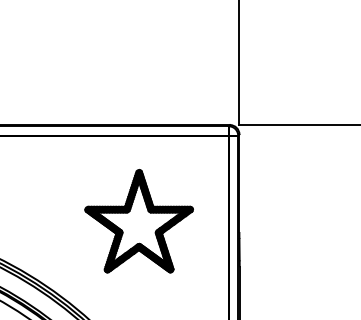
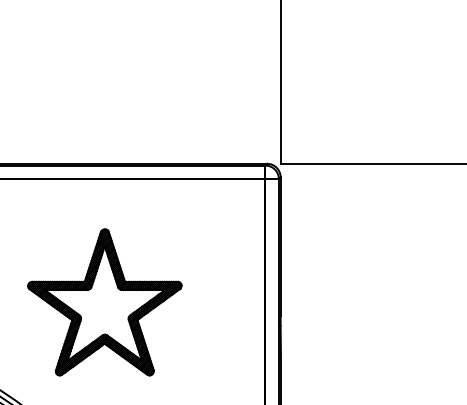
part: (138, 221) -> (103, 302), moved

